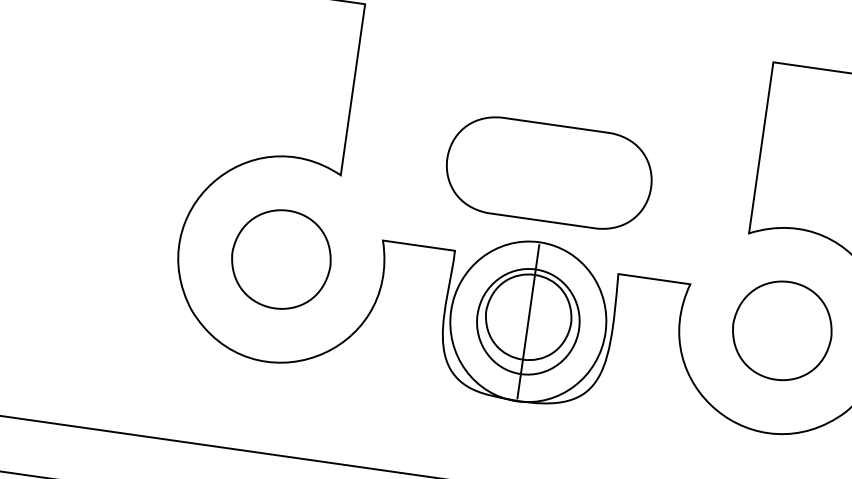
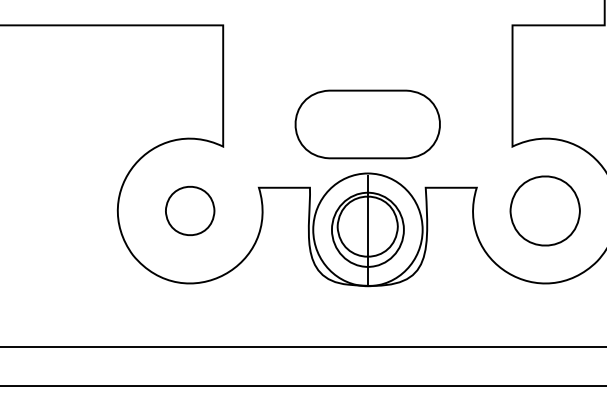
part: (280, 258) -> (189, 210), size x0.7

